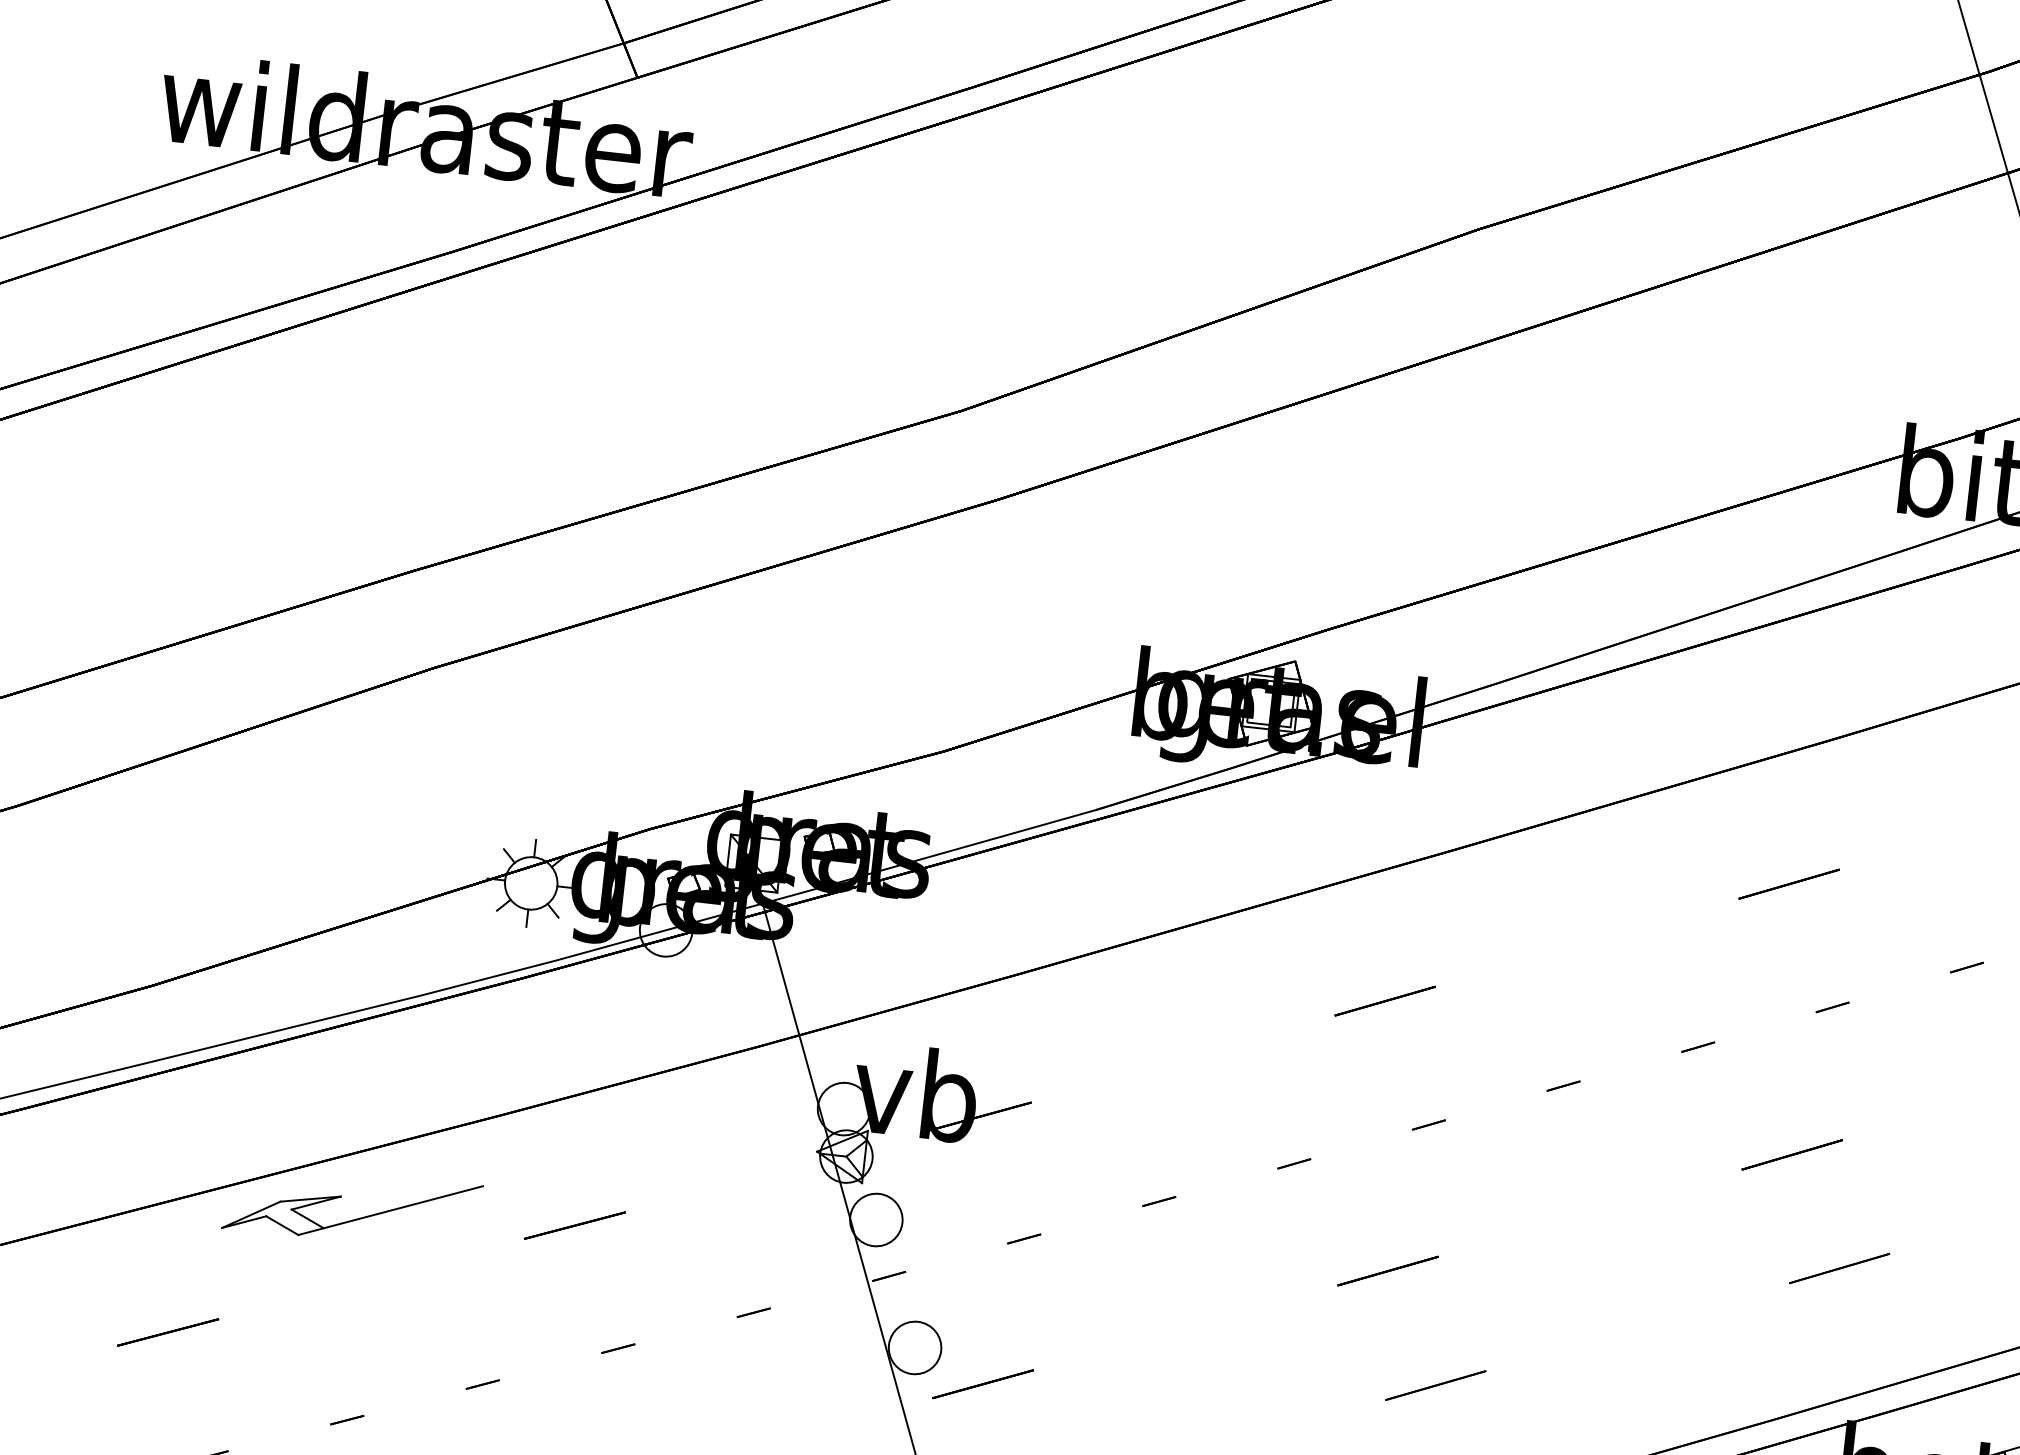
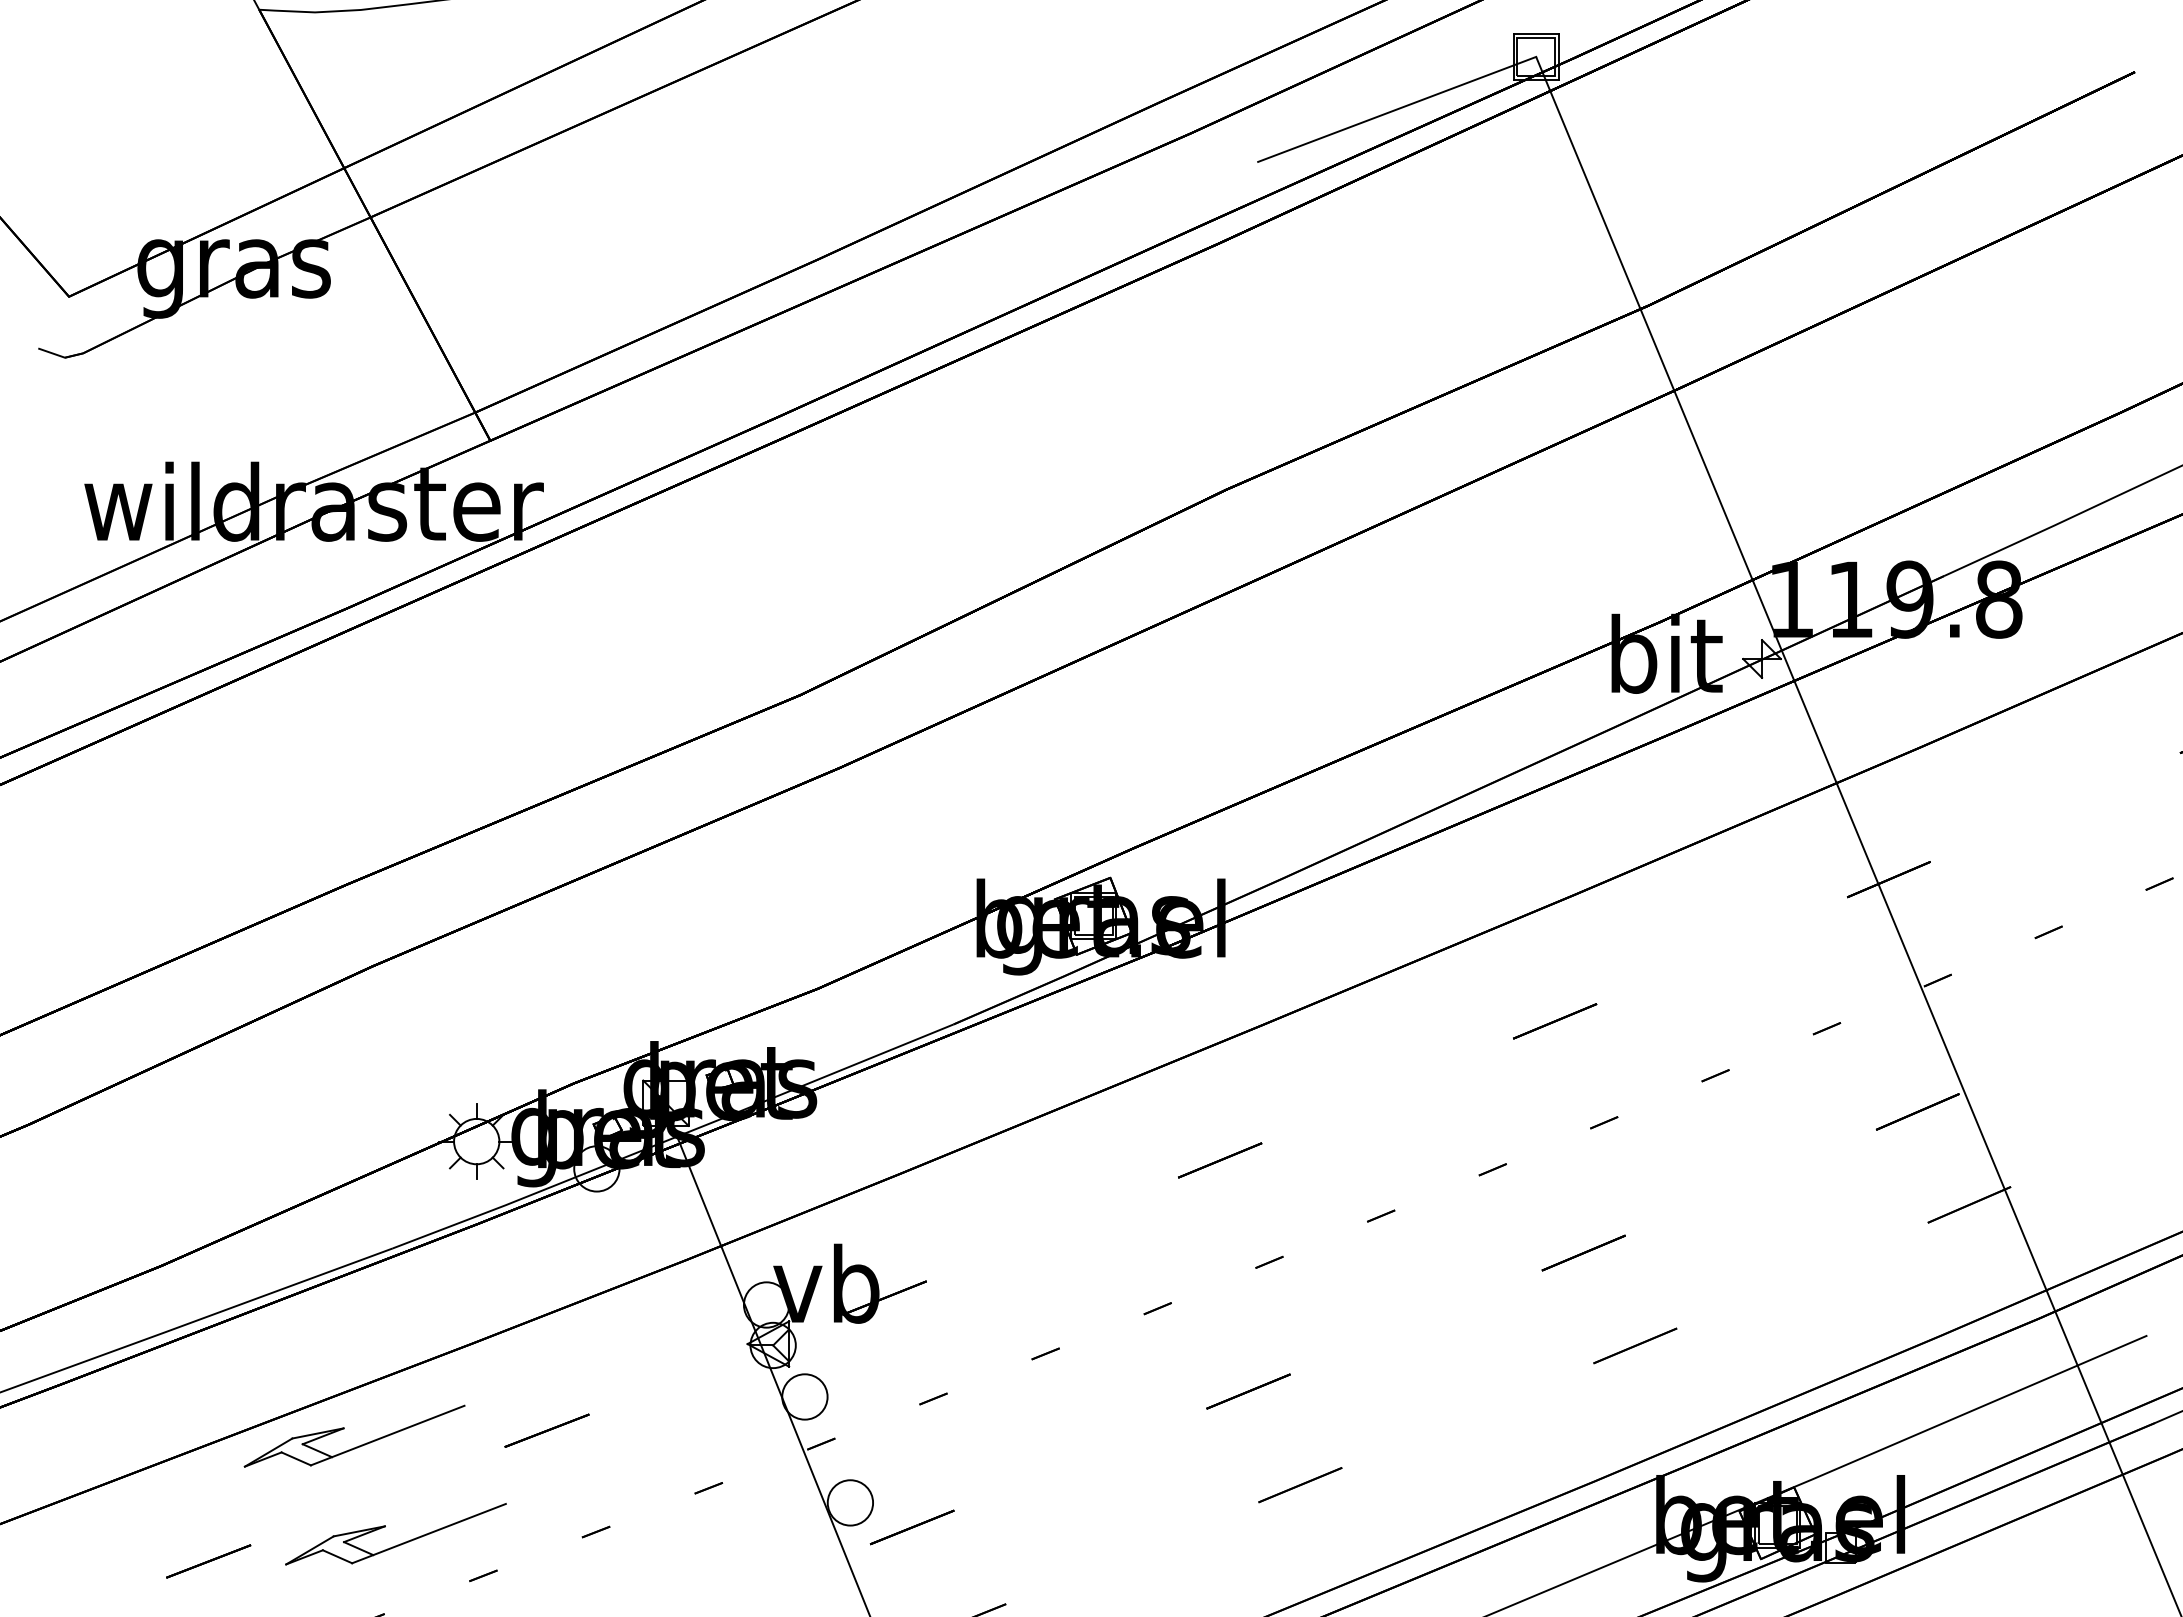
part: (387, 1337) -> (397, 1544), added

